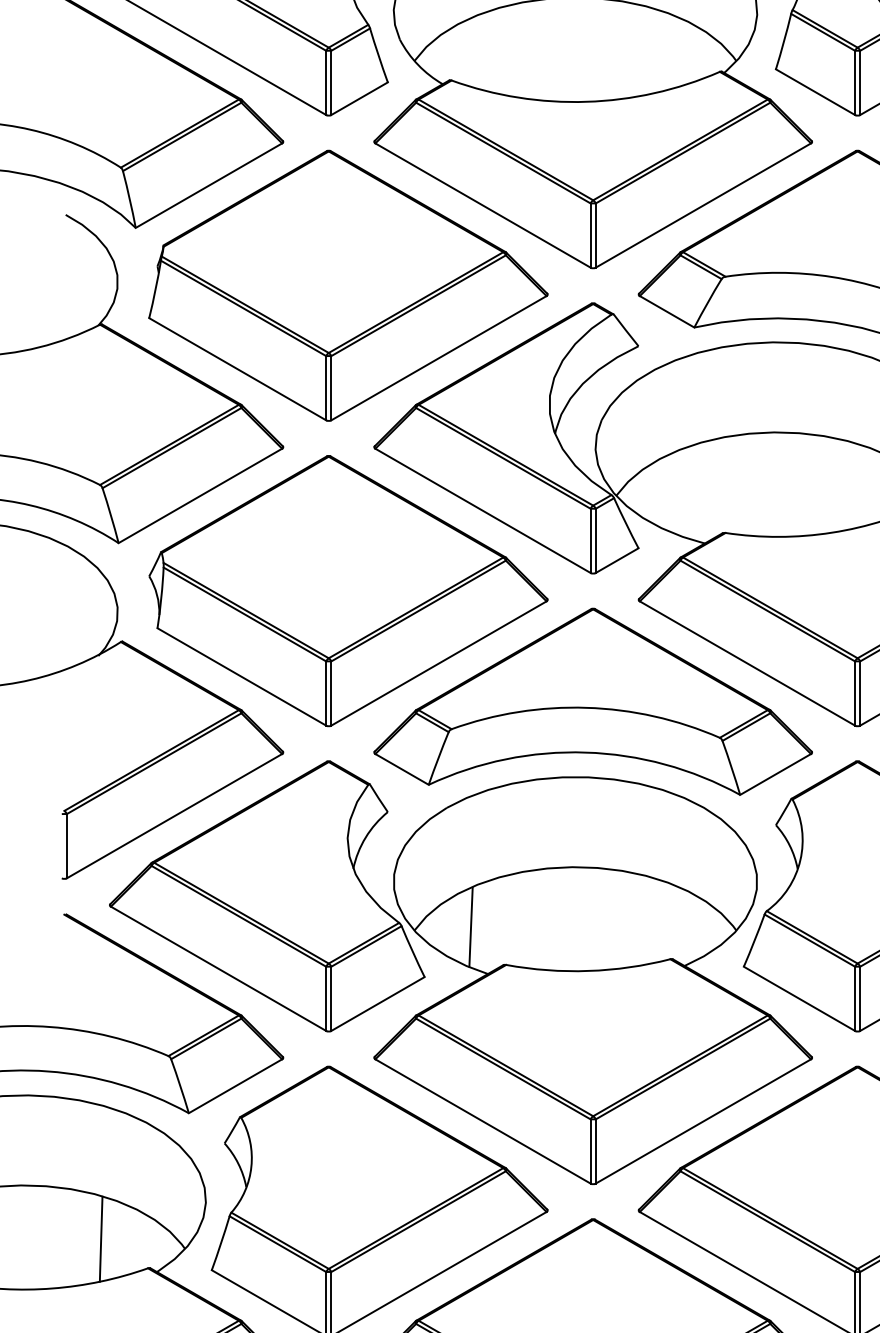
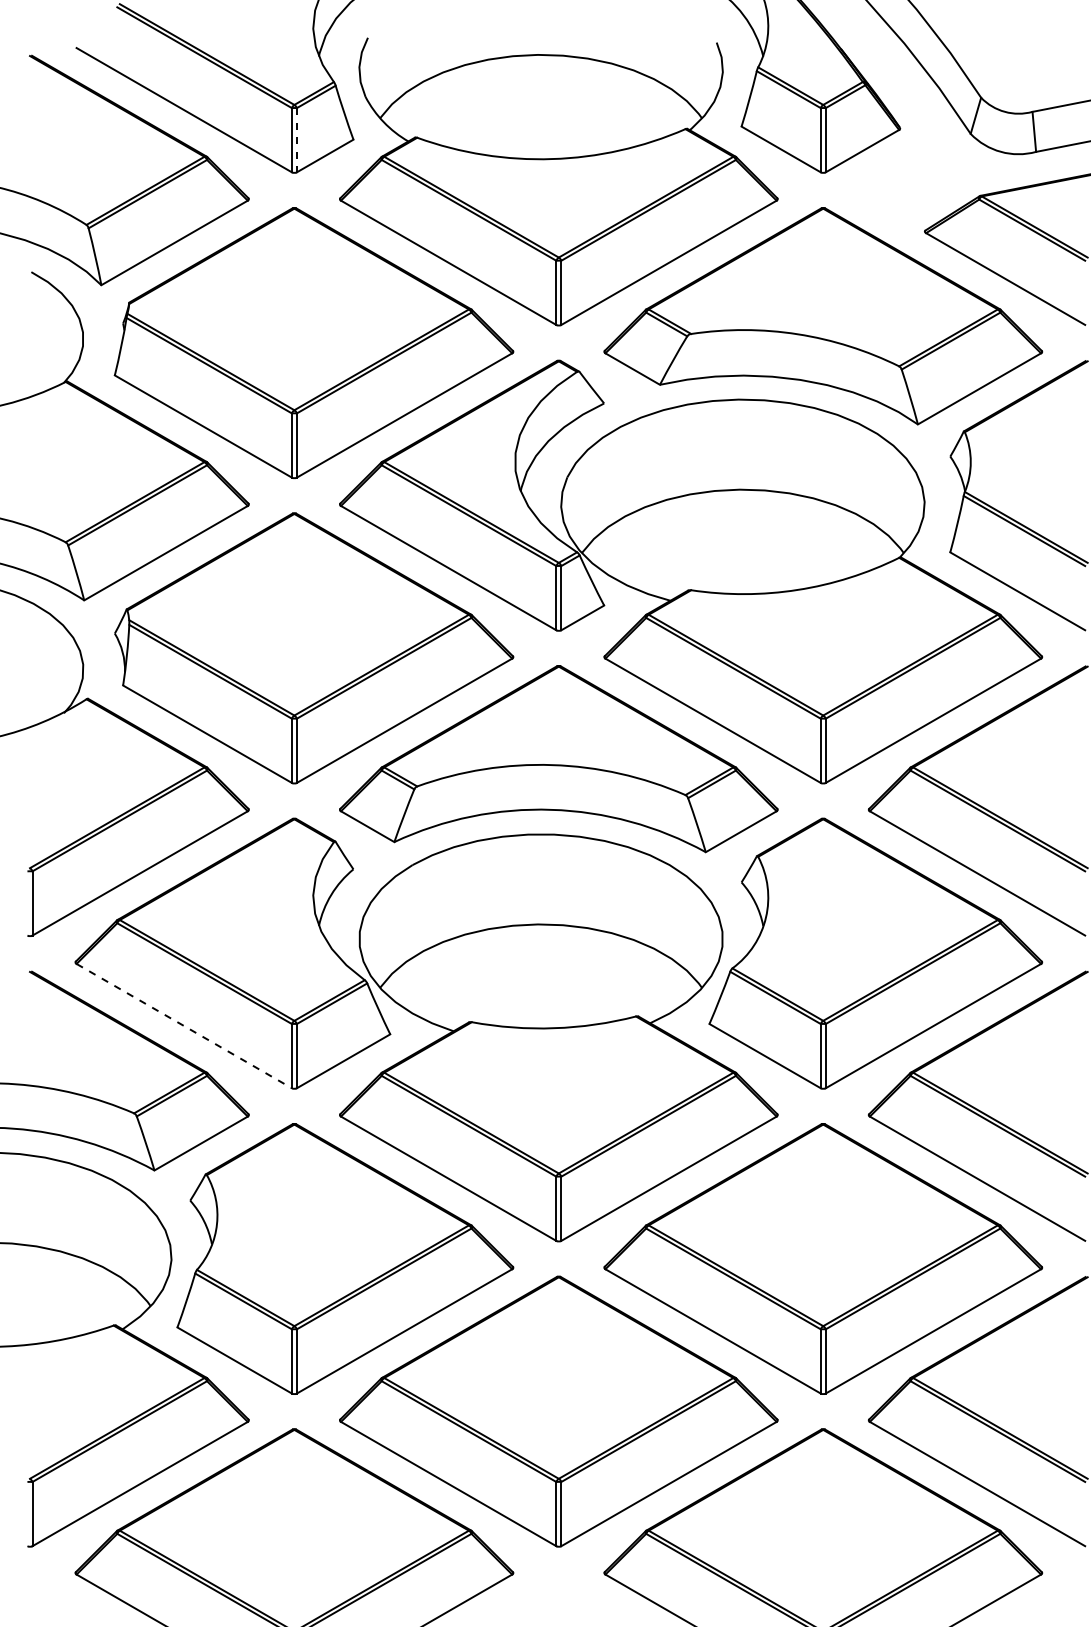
line: (330, 83) -> (296, 140), solid -> dashed
line: (470, 927) -> (436, 984), removed
line: (218, 969) -> (184, 1026), solid -> dashed
line: (100, 1238) -> (66, 1295), removed

